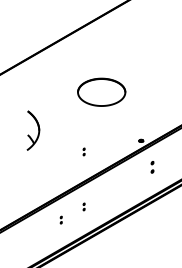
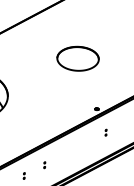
part: (101, 91) -> (77, 58), moved
part: (83, 151) -> (45, 116), removed
part: (152, 167) -> (105, 132), size x0.62

